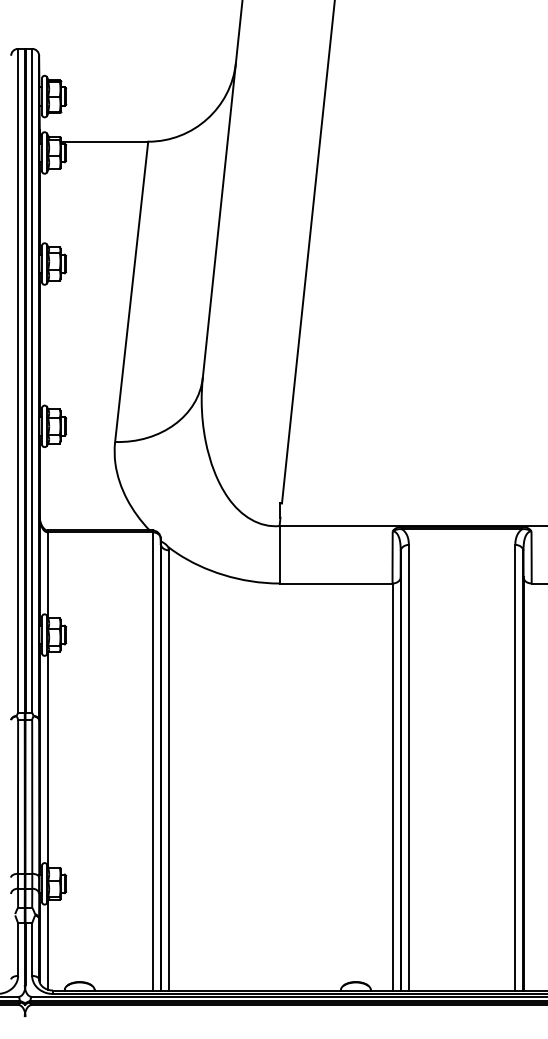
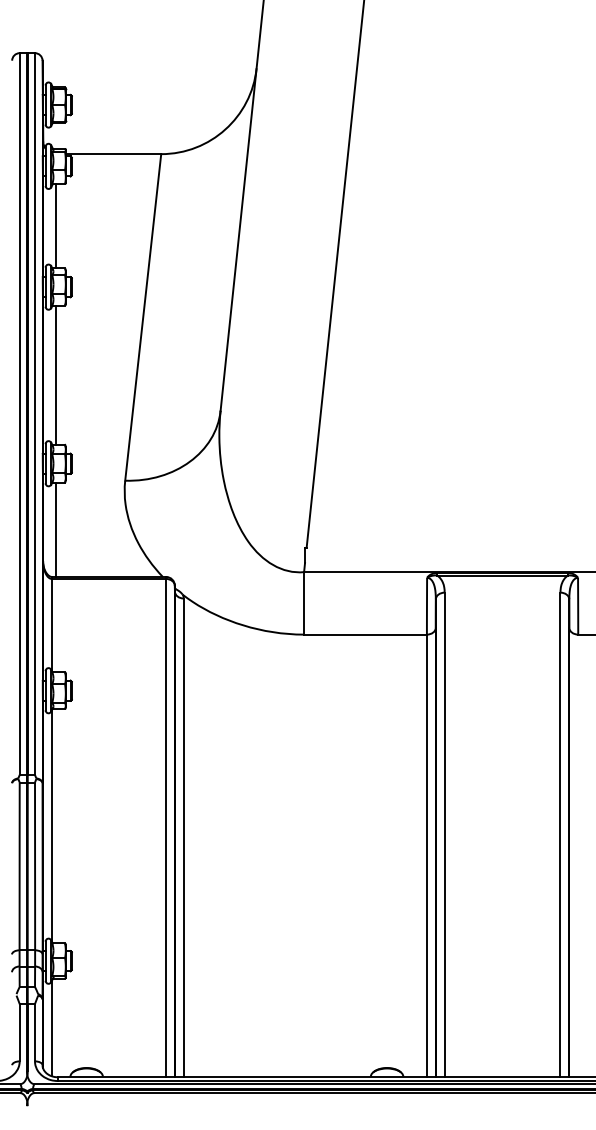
line: (51, 208) -> (55, 226), added
line: (51, 344) -> (55, 374), added
line: (51, 486) -> (55, 529), added

